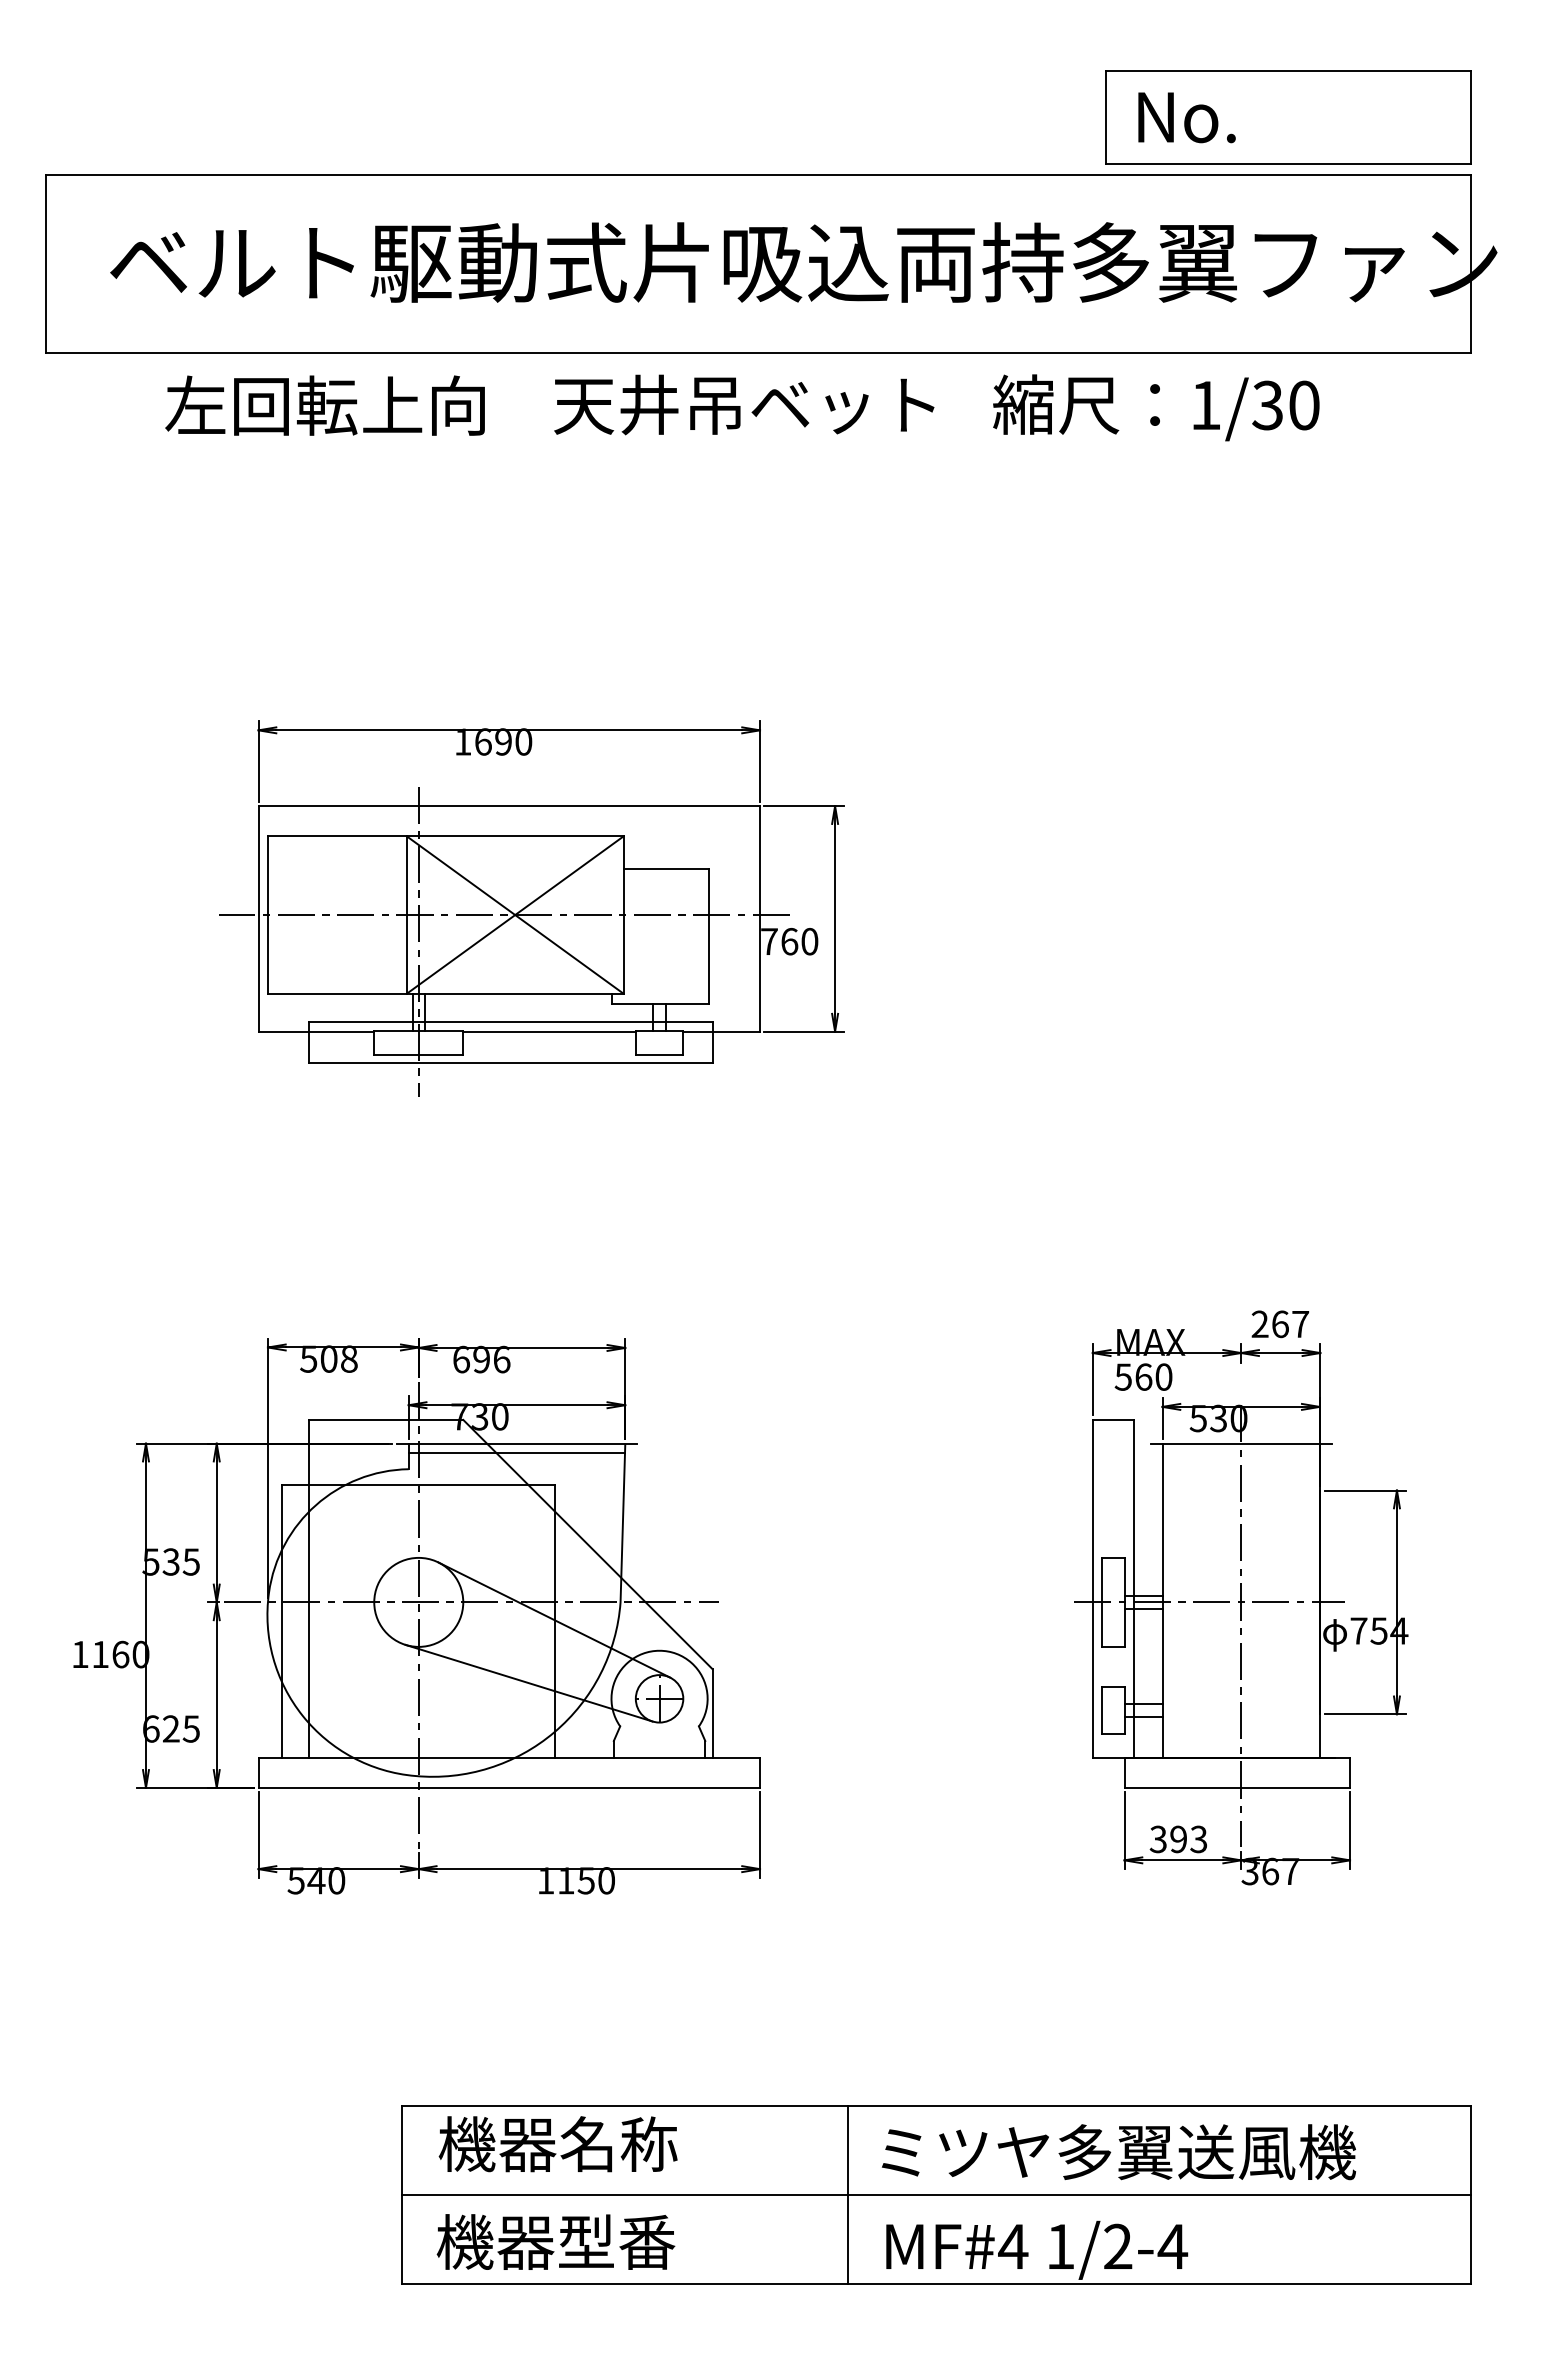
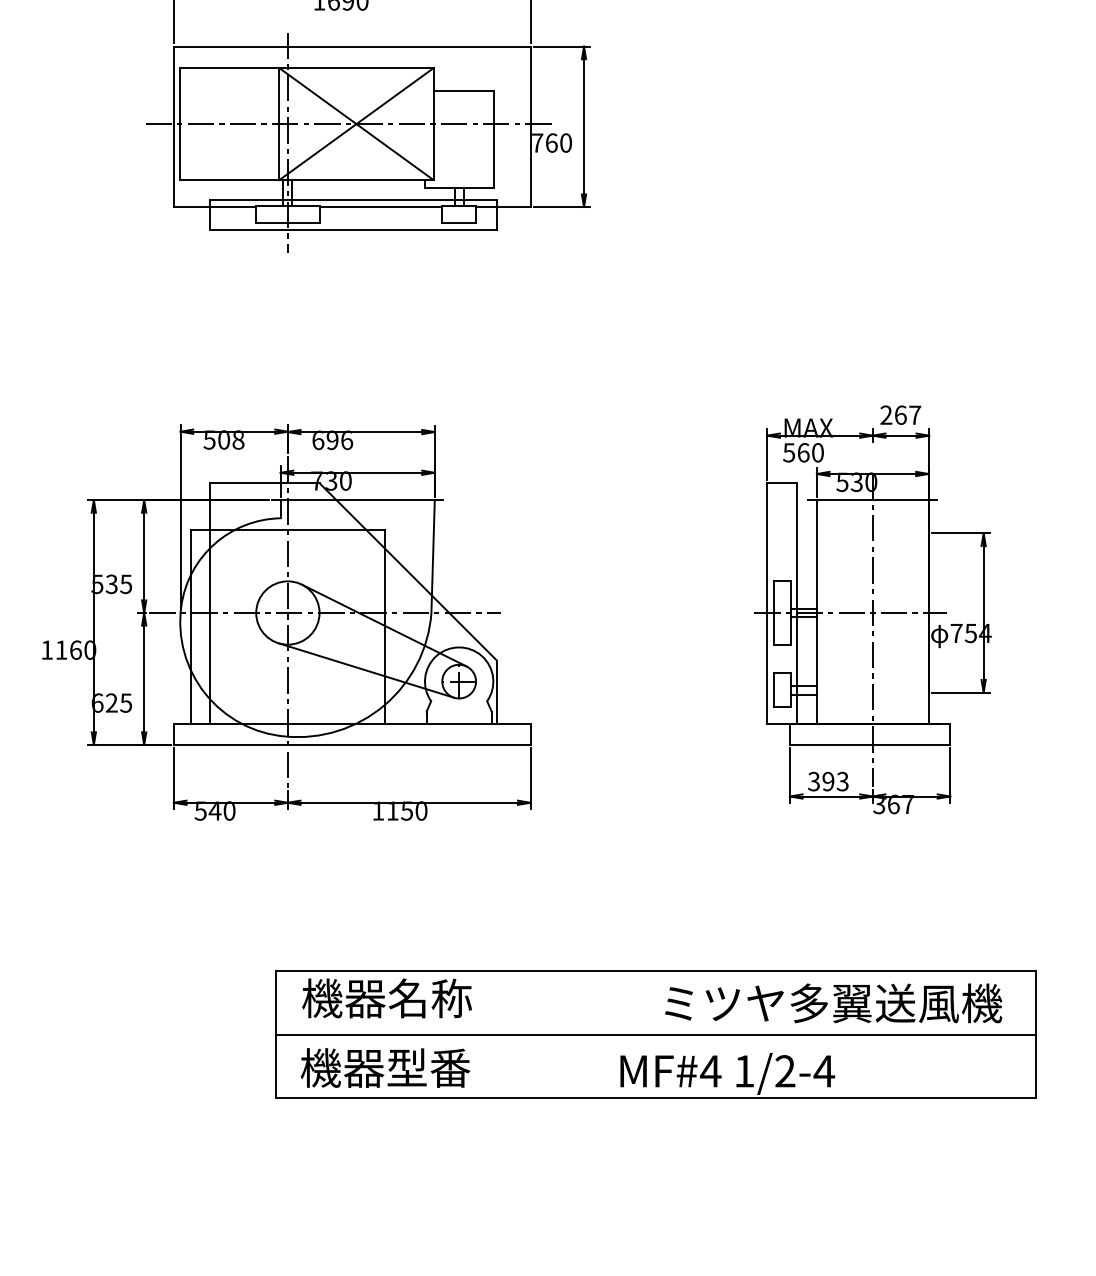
line: (516, 1452) -> (357, 506), removed
text: (1118, 2152) -> (833, 1003), moved
line: (847, 2195) -> (592, 1034), removed

